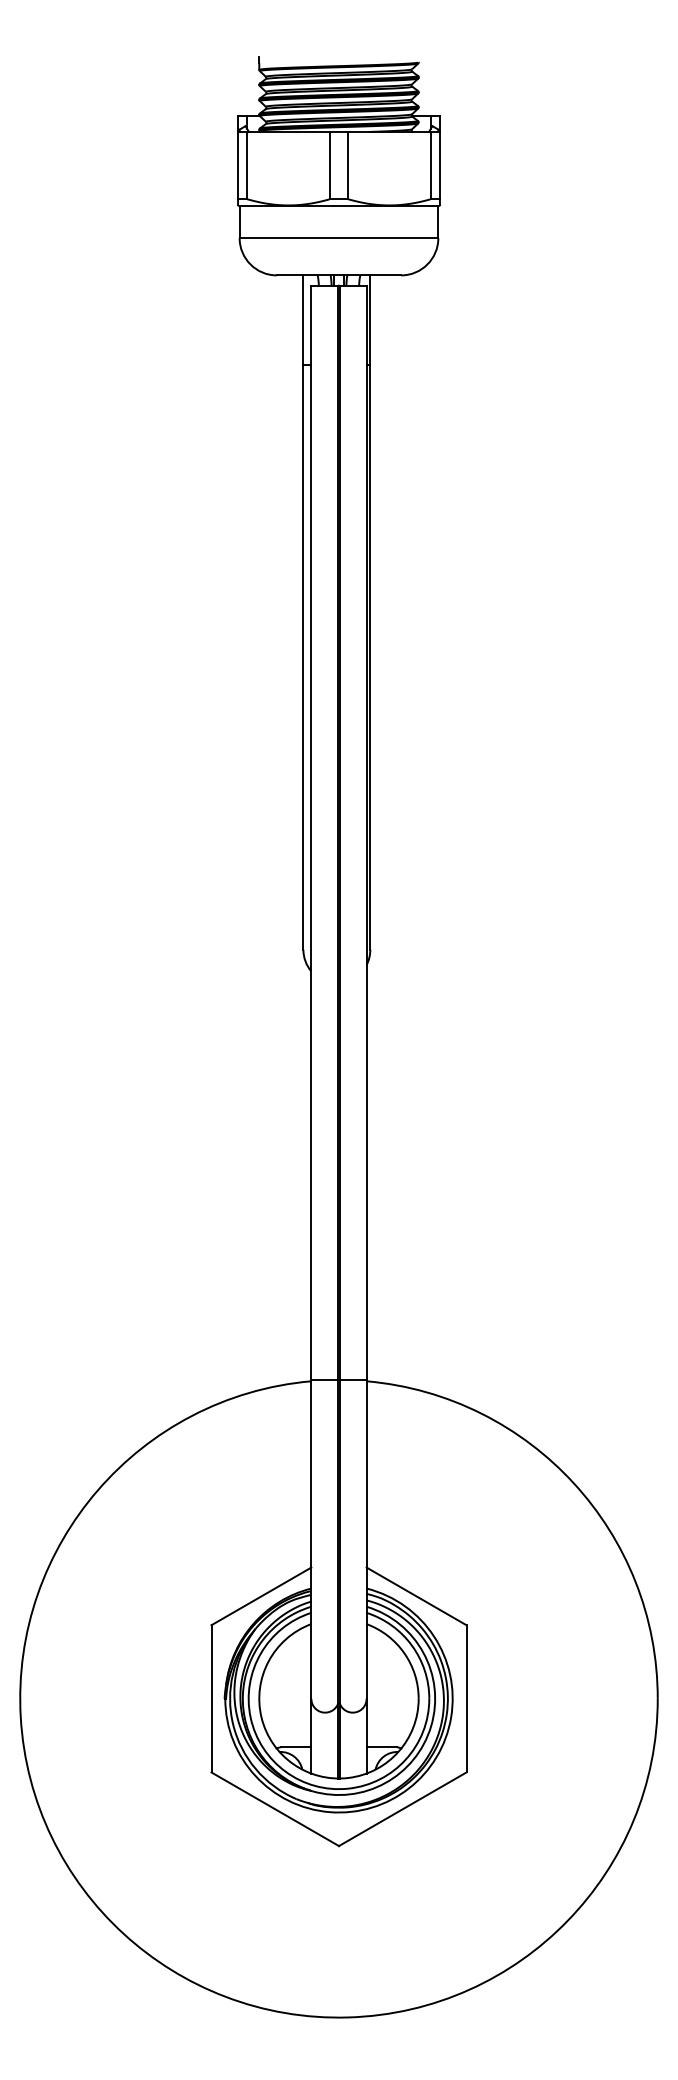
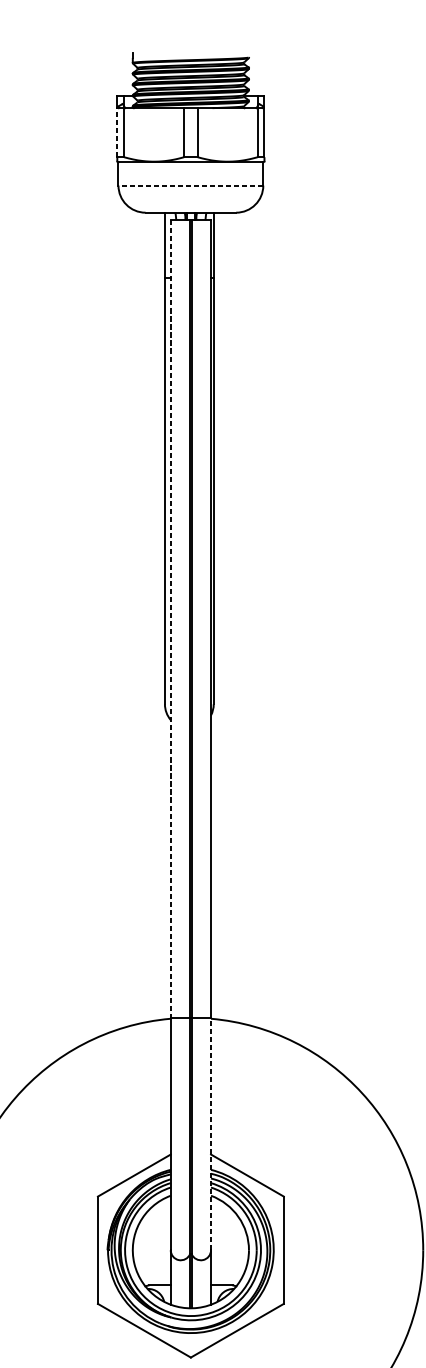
line: (238, 165) -> (117, 132), solid -> dashed
line: (338, 238) -> (190, 185), solid -> dashed
line: (311, 833) -> (170, 619), solid -> dashed
line: (366, 1538) -> (210, 1133), solid -> dashed

